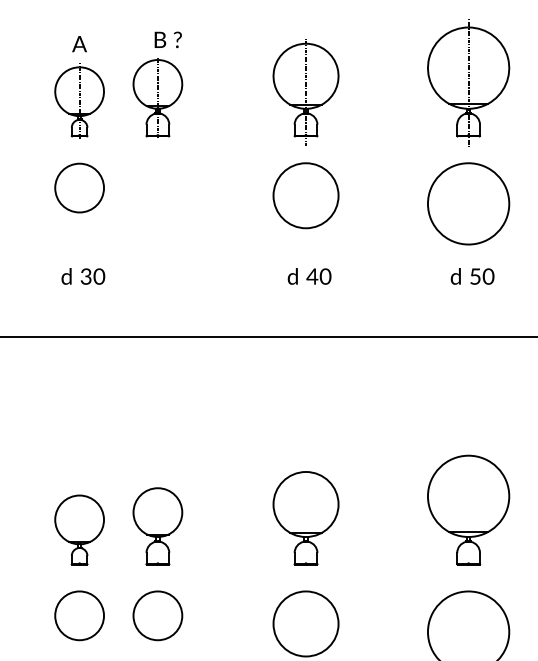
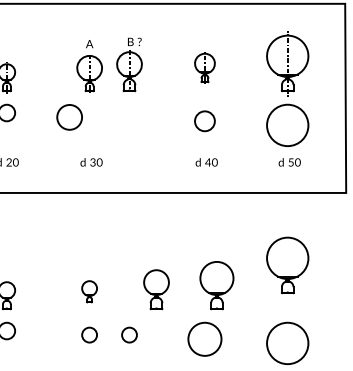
part: (305, 92) -> (204, 68), size x0.6
circle: (79, 188) -> (69, 117), moved
circle: (305, 194) -> (204, 120), size x0.6
part: (468, 510) -> (287, 265), moved
part: (305, 518) -> (216, 285), moved
part: (157, 526) -> (156, 289), moved
part: (79, 530) -> (89, 291), size x0.6
circle: (79, 614) -> (89, 334), size x0.6
circle: (157, 614) -> (129, 334), size x0.6

